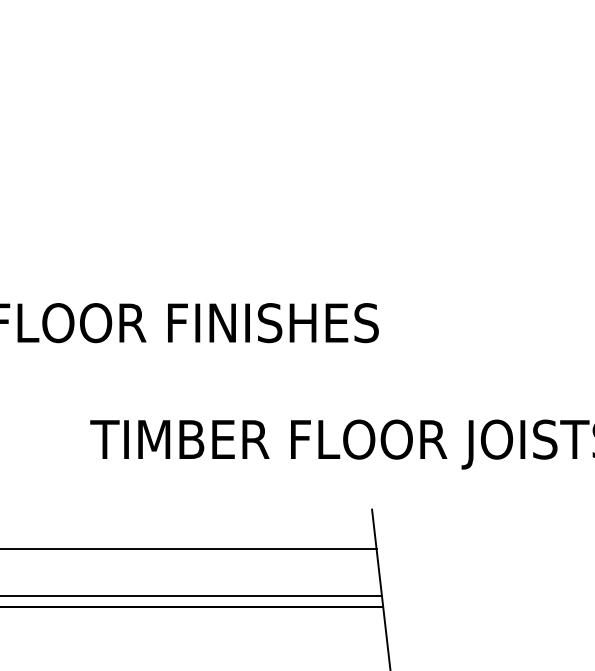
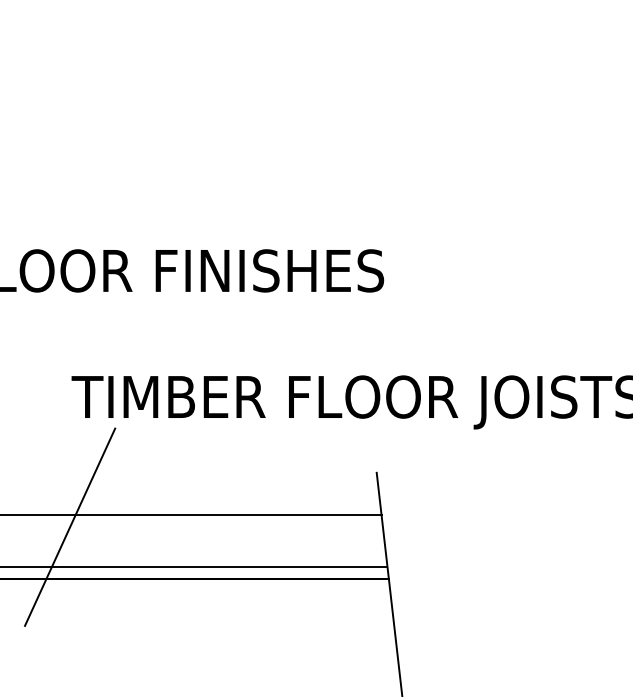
line: (88, 559) -> (69, 526), added

